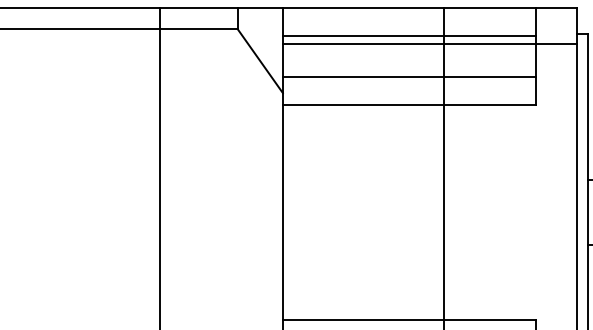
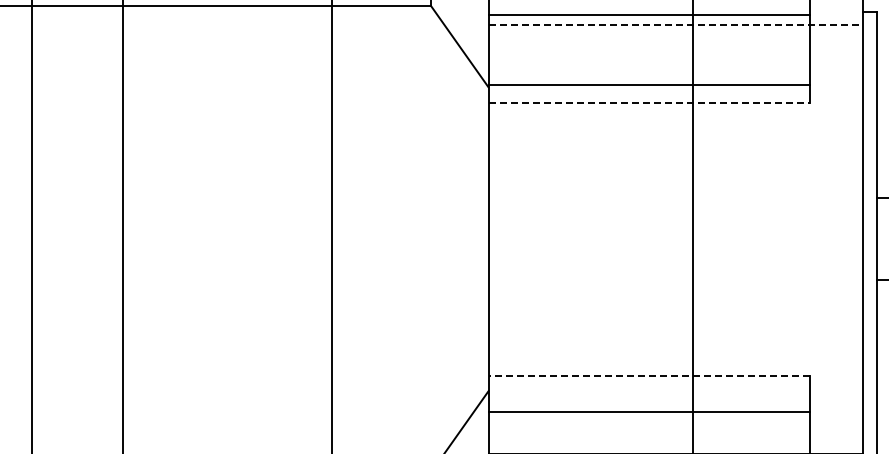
line: (430, 43) -> (676, 24), solid -> dashed
line: (408, 76) -> (648, 85), moved
line: (409, 104) -> (649, 102), solid -> dashed
line: (409, 319) -> (649, 375), solid -> dashed

